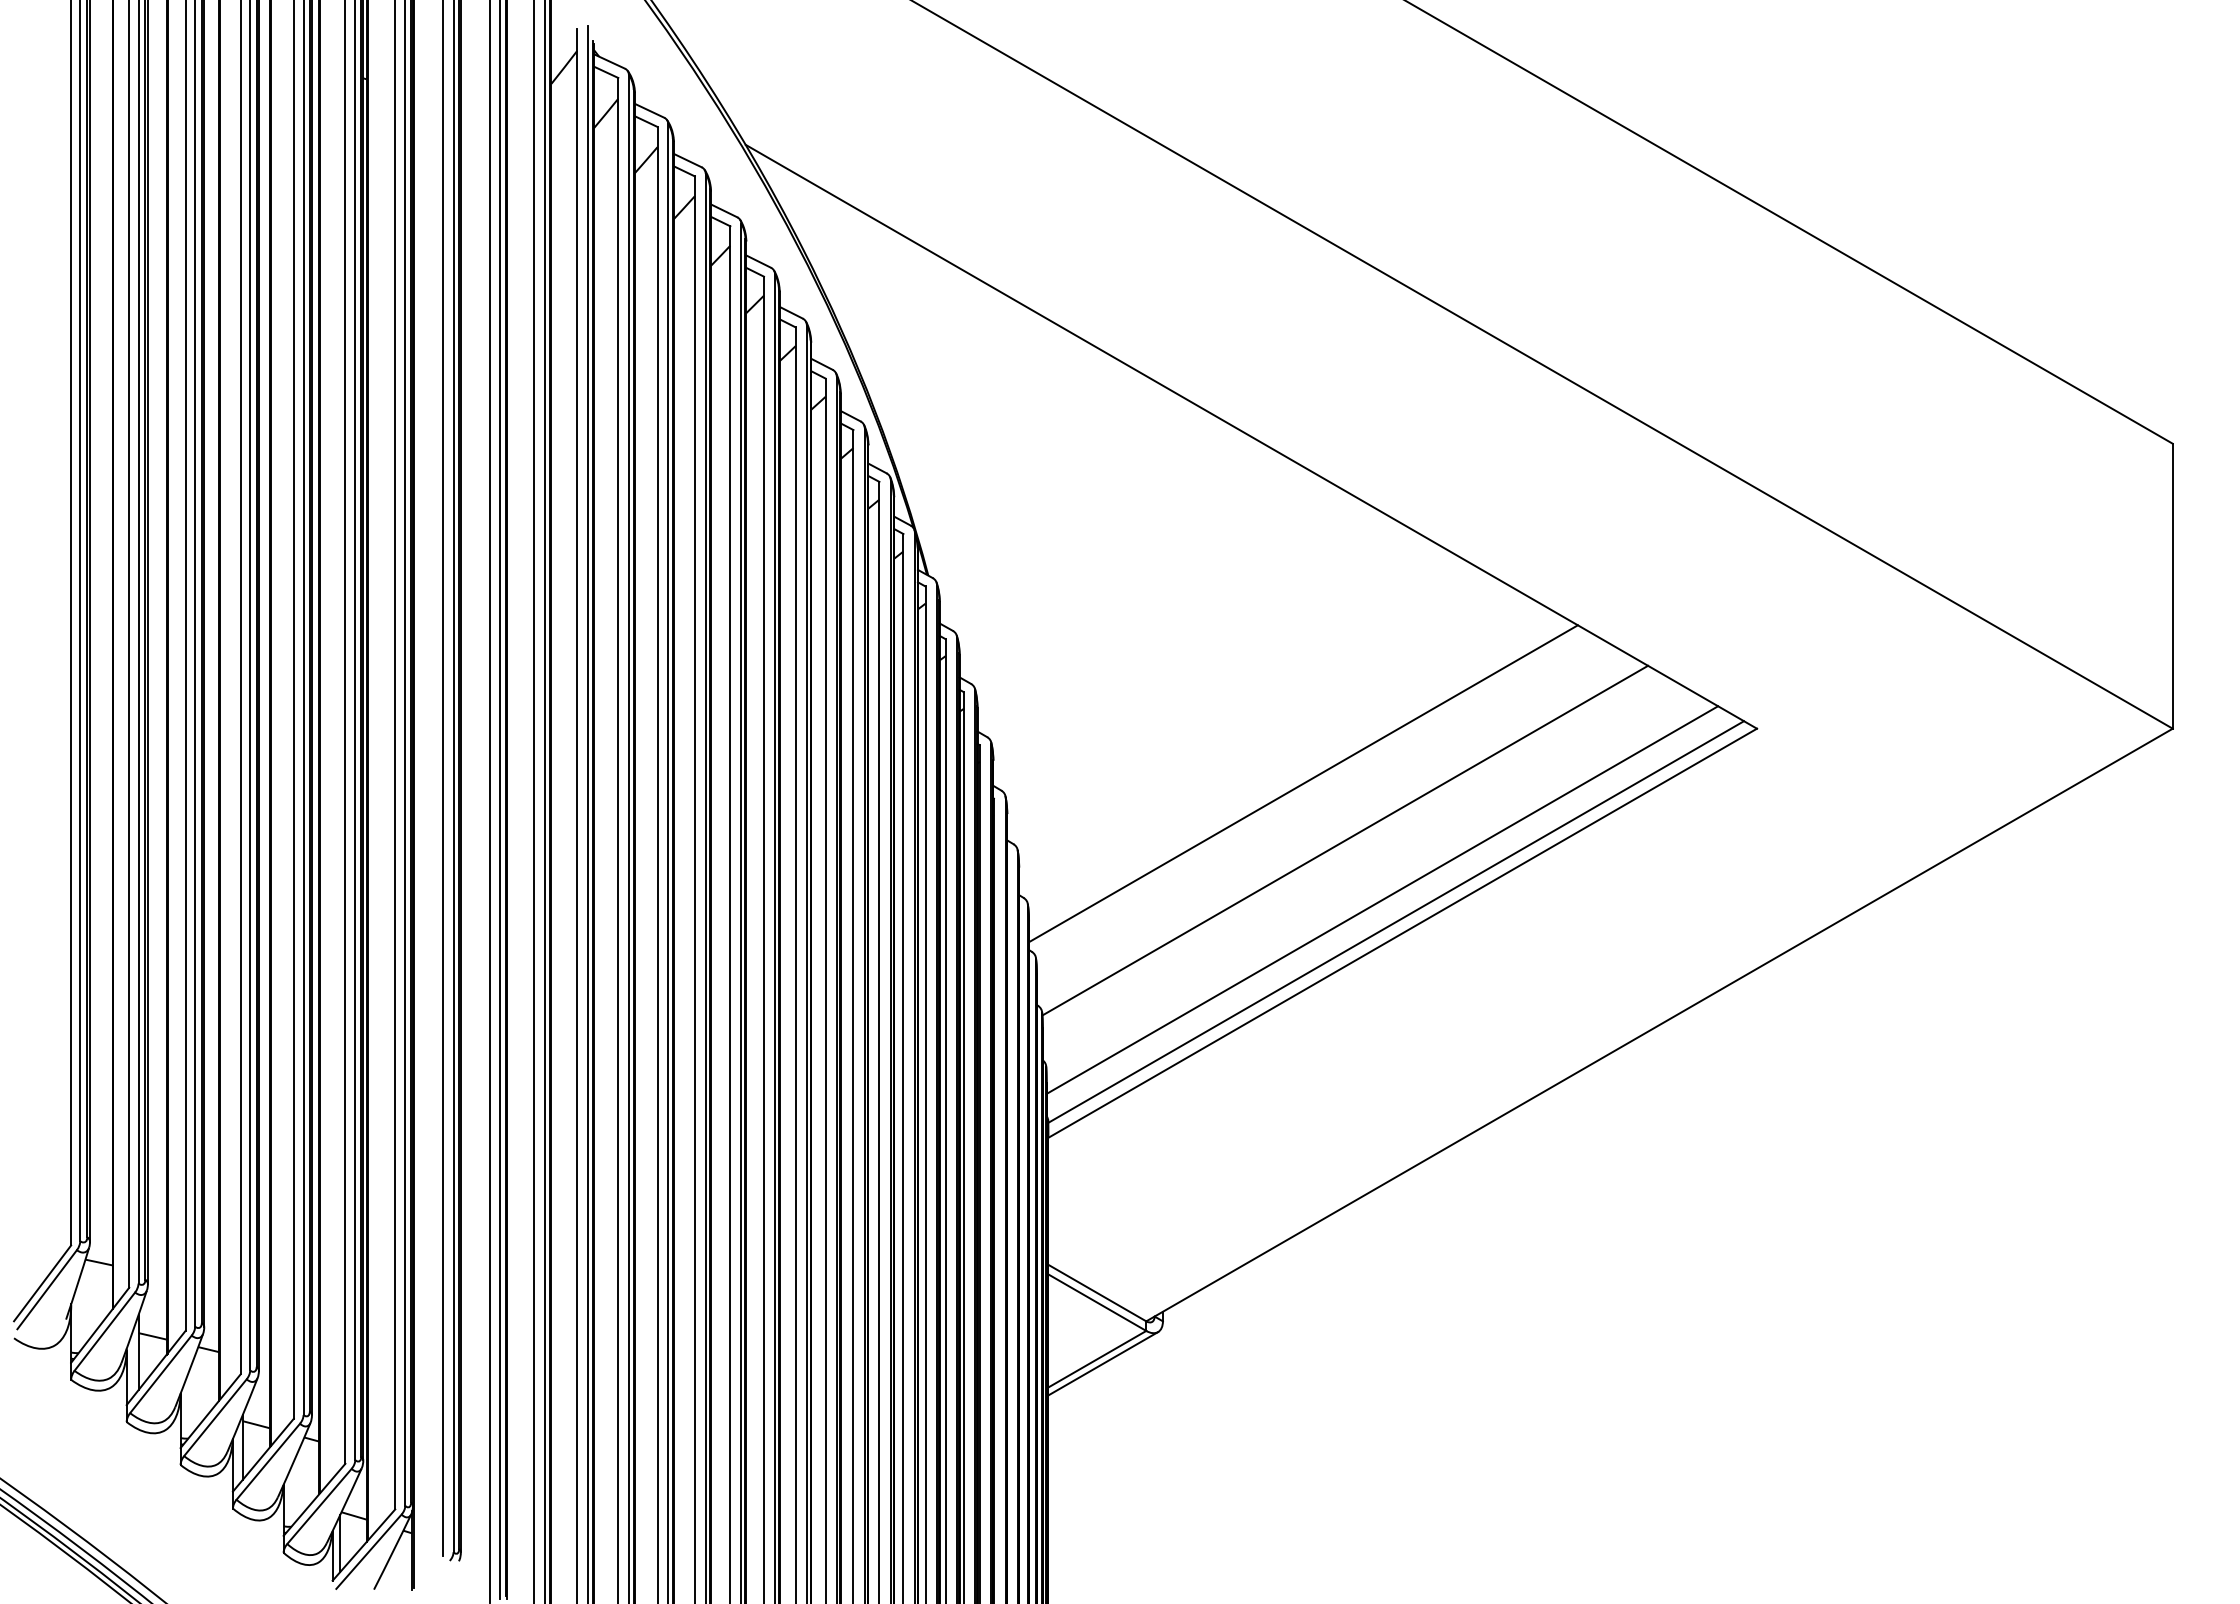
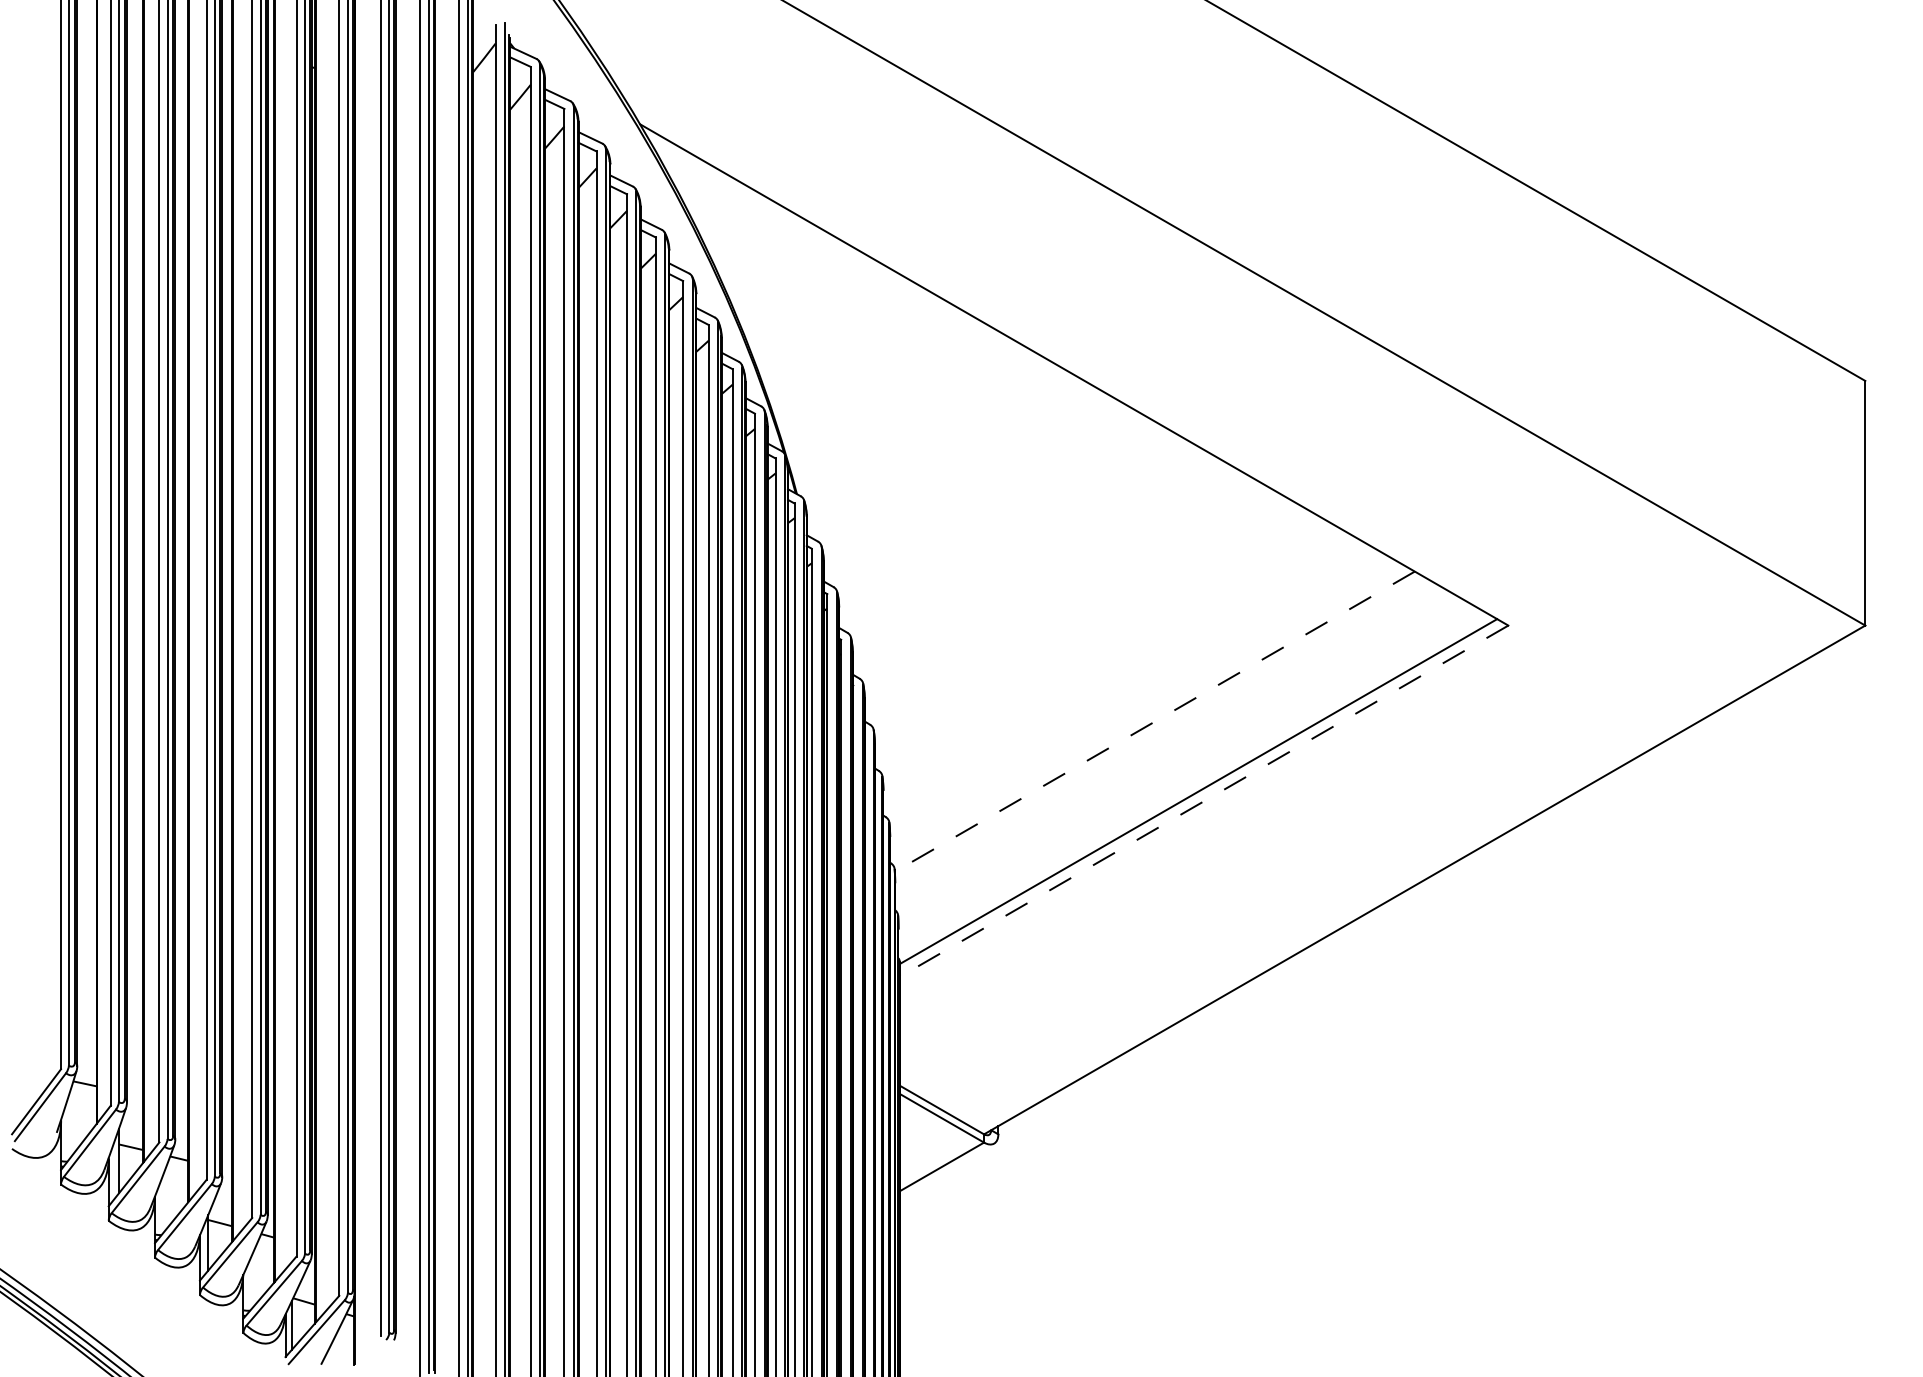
line: (1303, 783) -> (1119, 672), removed
line: (1345, 840) -> (1155, 721), solid -> dashed
line: (1382, 899) -> (1186, 772), removed
line: (1402, 933) -> (1204, 801), solid -> dashed
line: (1103, 1363) -> (947, 1170), removed

